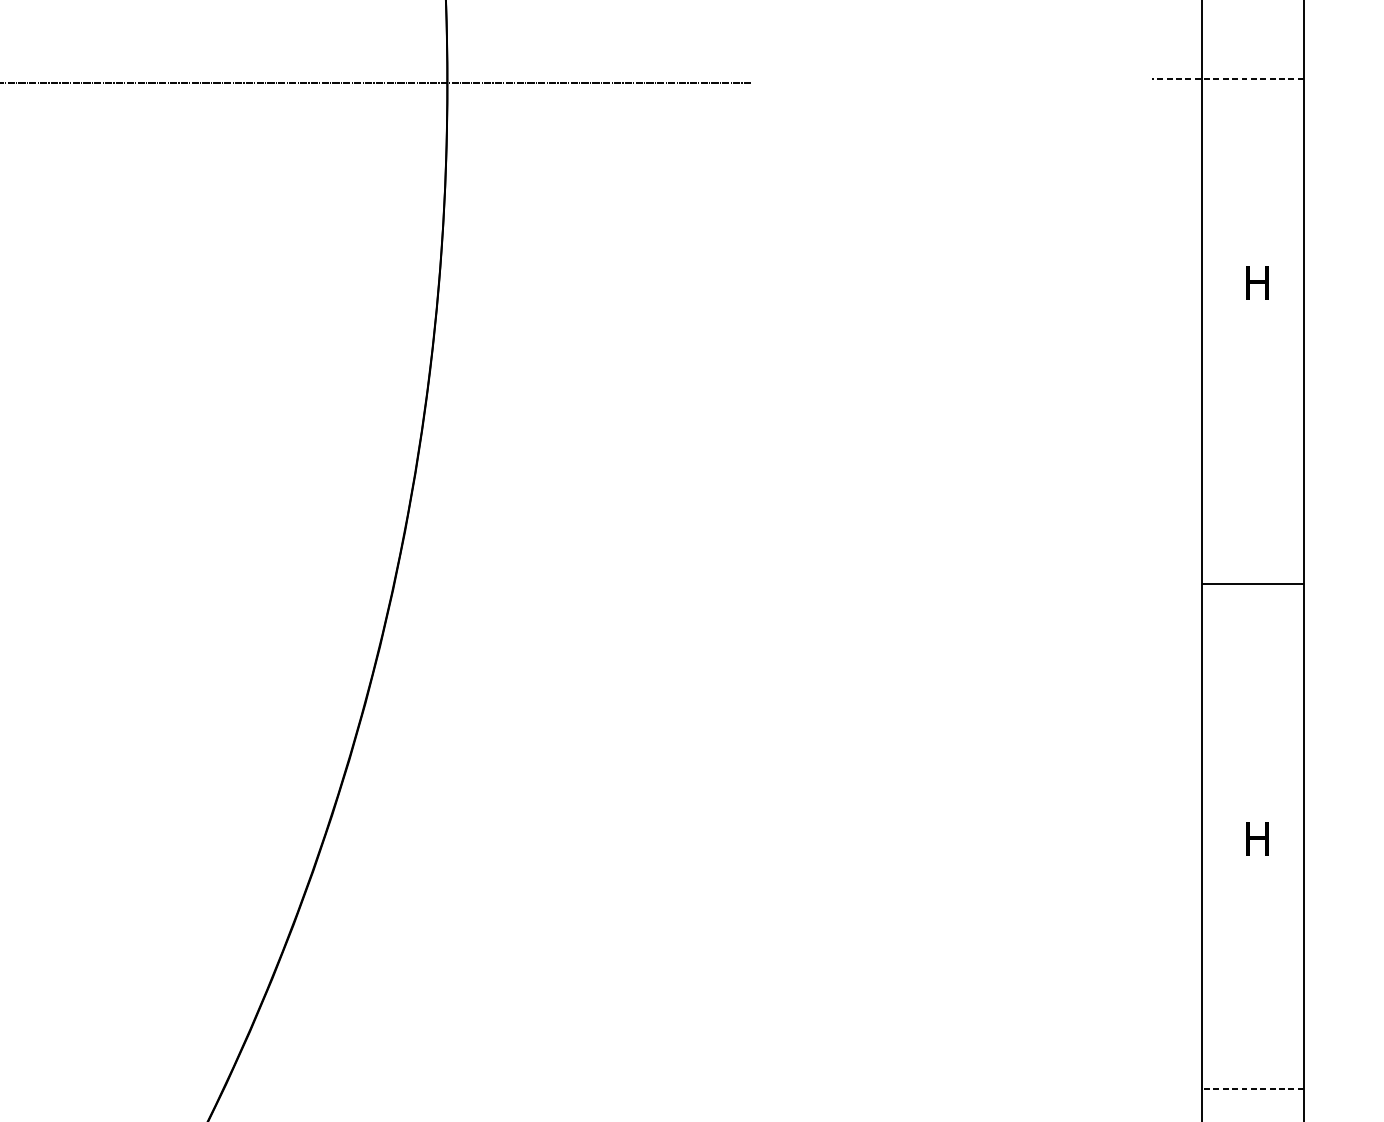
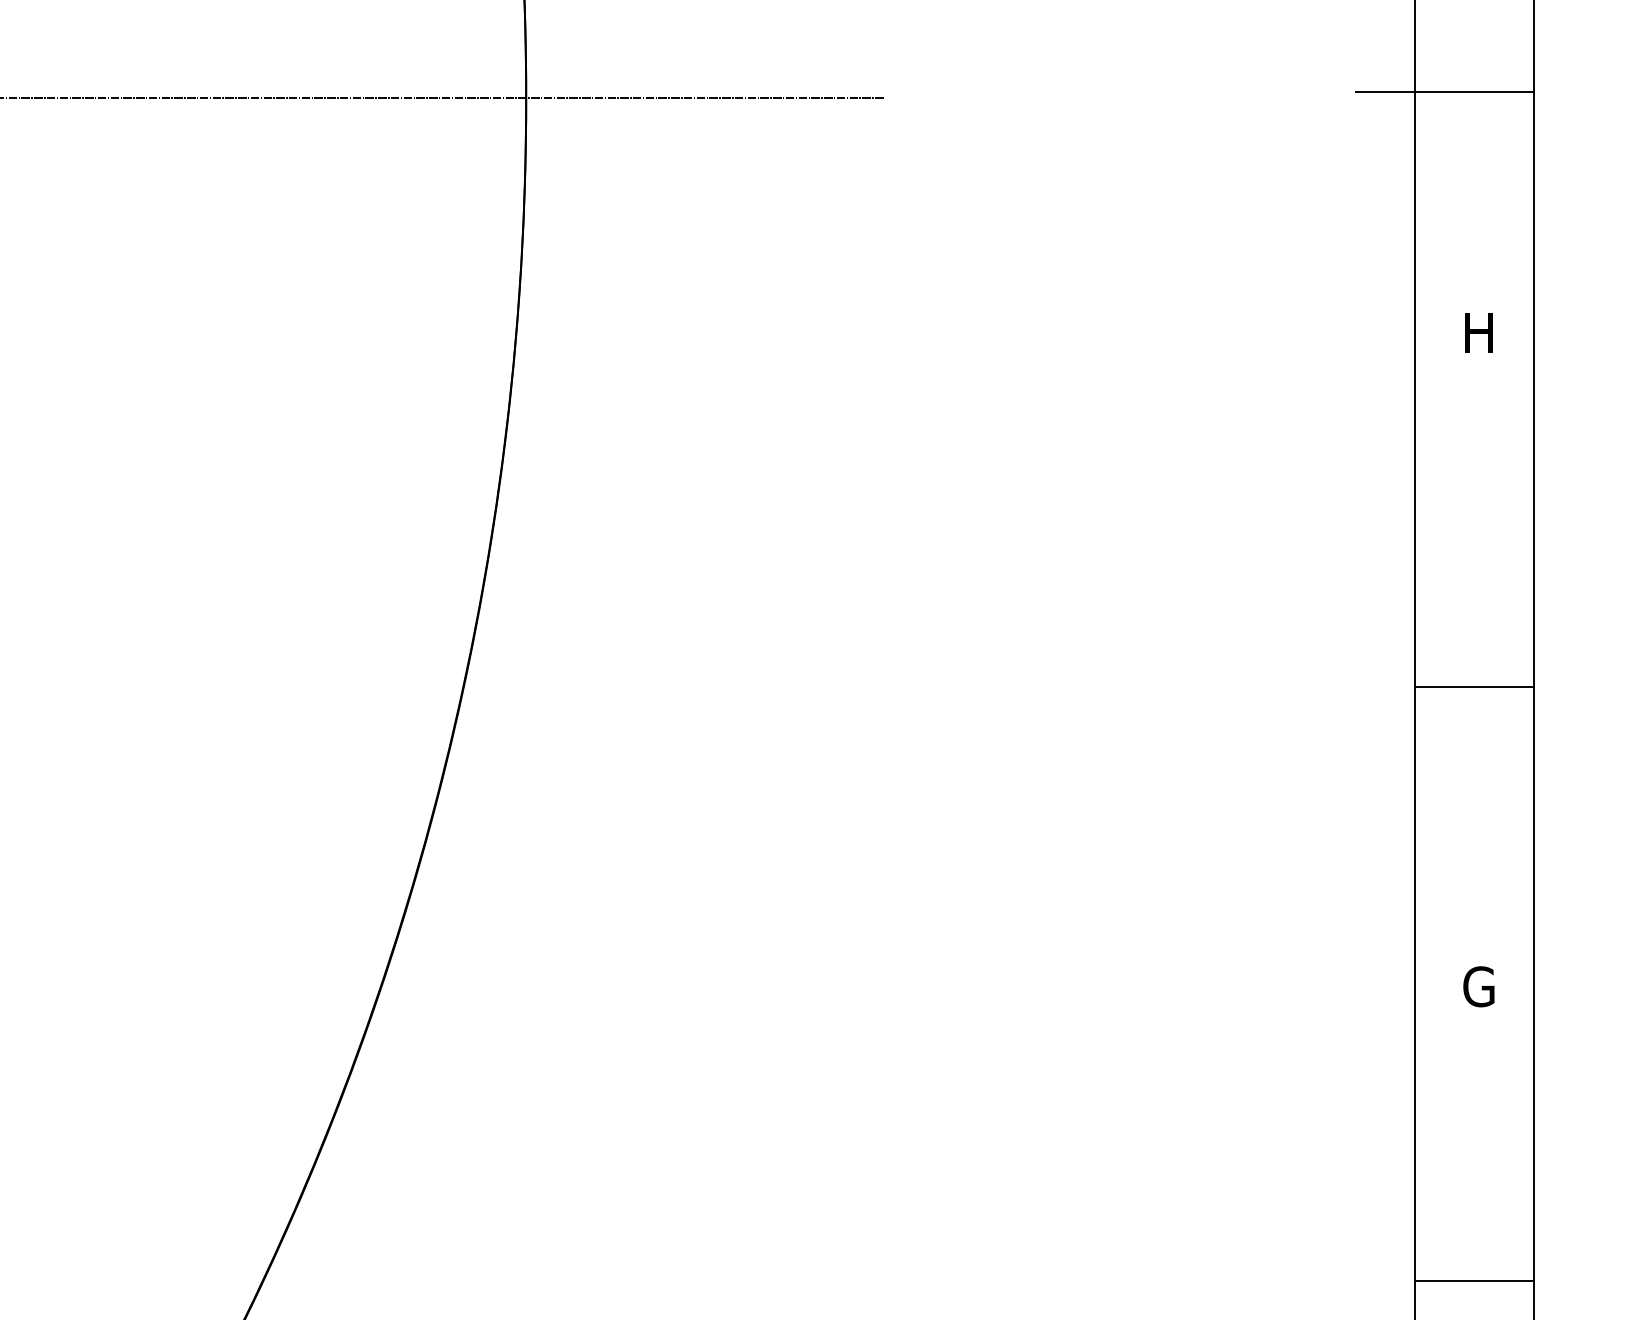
line: (1227, 78) -> (1443, 92), dashed -> solid
text: (1256, 838) -> (1478, 986), H -> G
line: (1253, 1089) -> (1474, 1281), dashed -> solid

